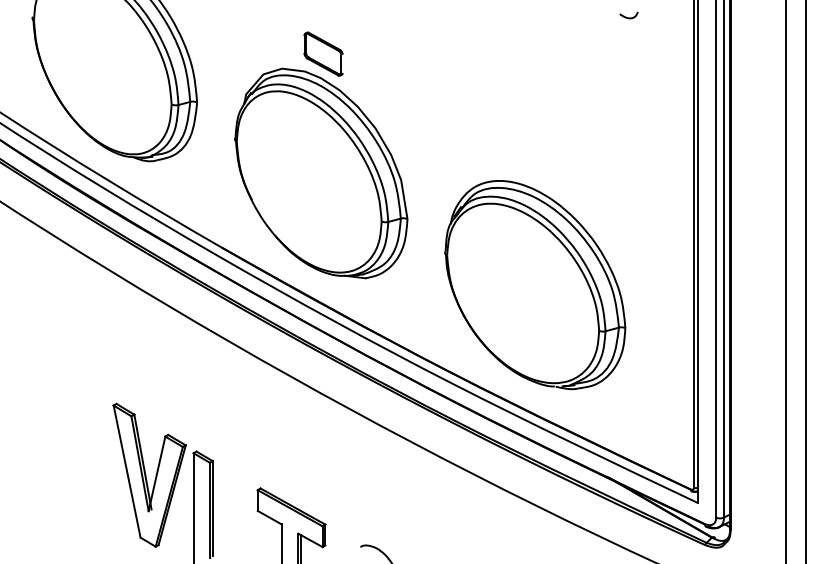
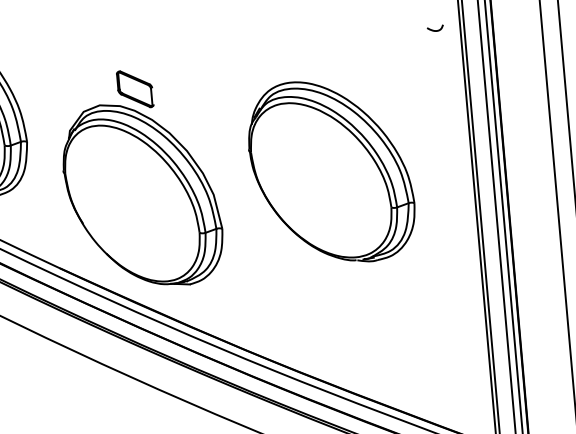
curve: (628, 17) -> (435, 30), moved
part: (535, 285) -> (331, 172), moved

